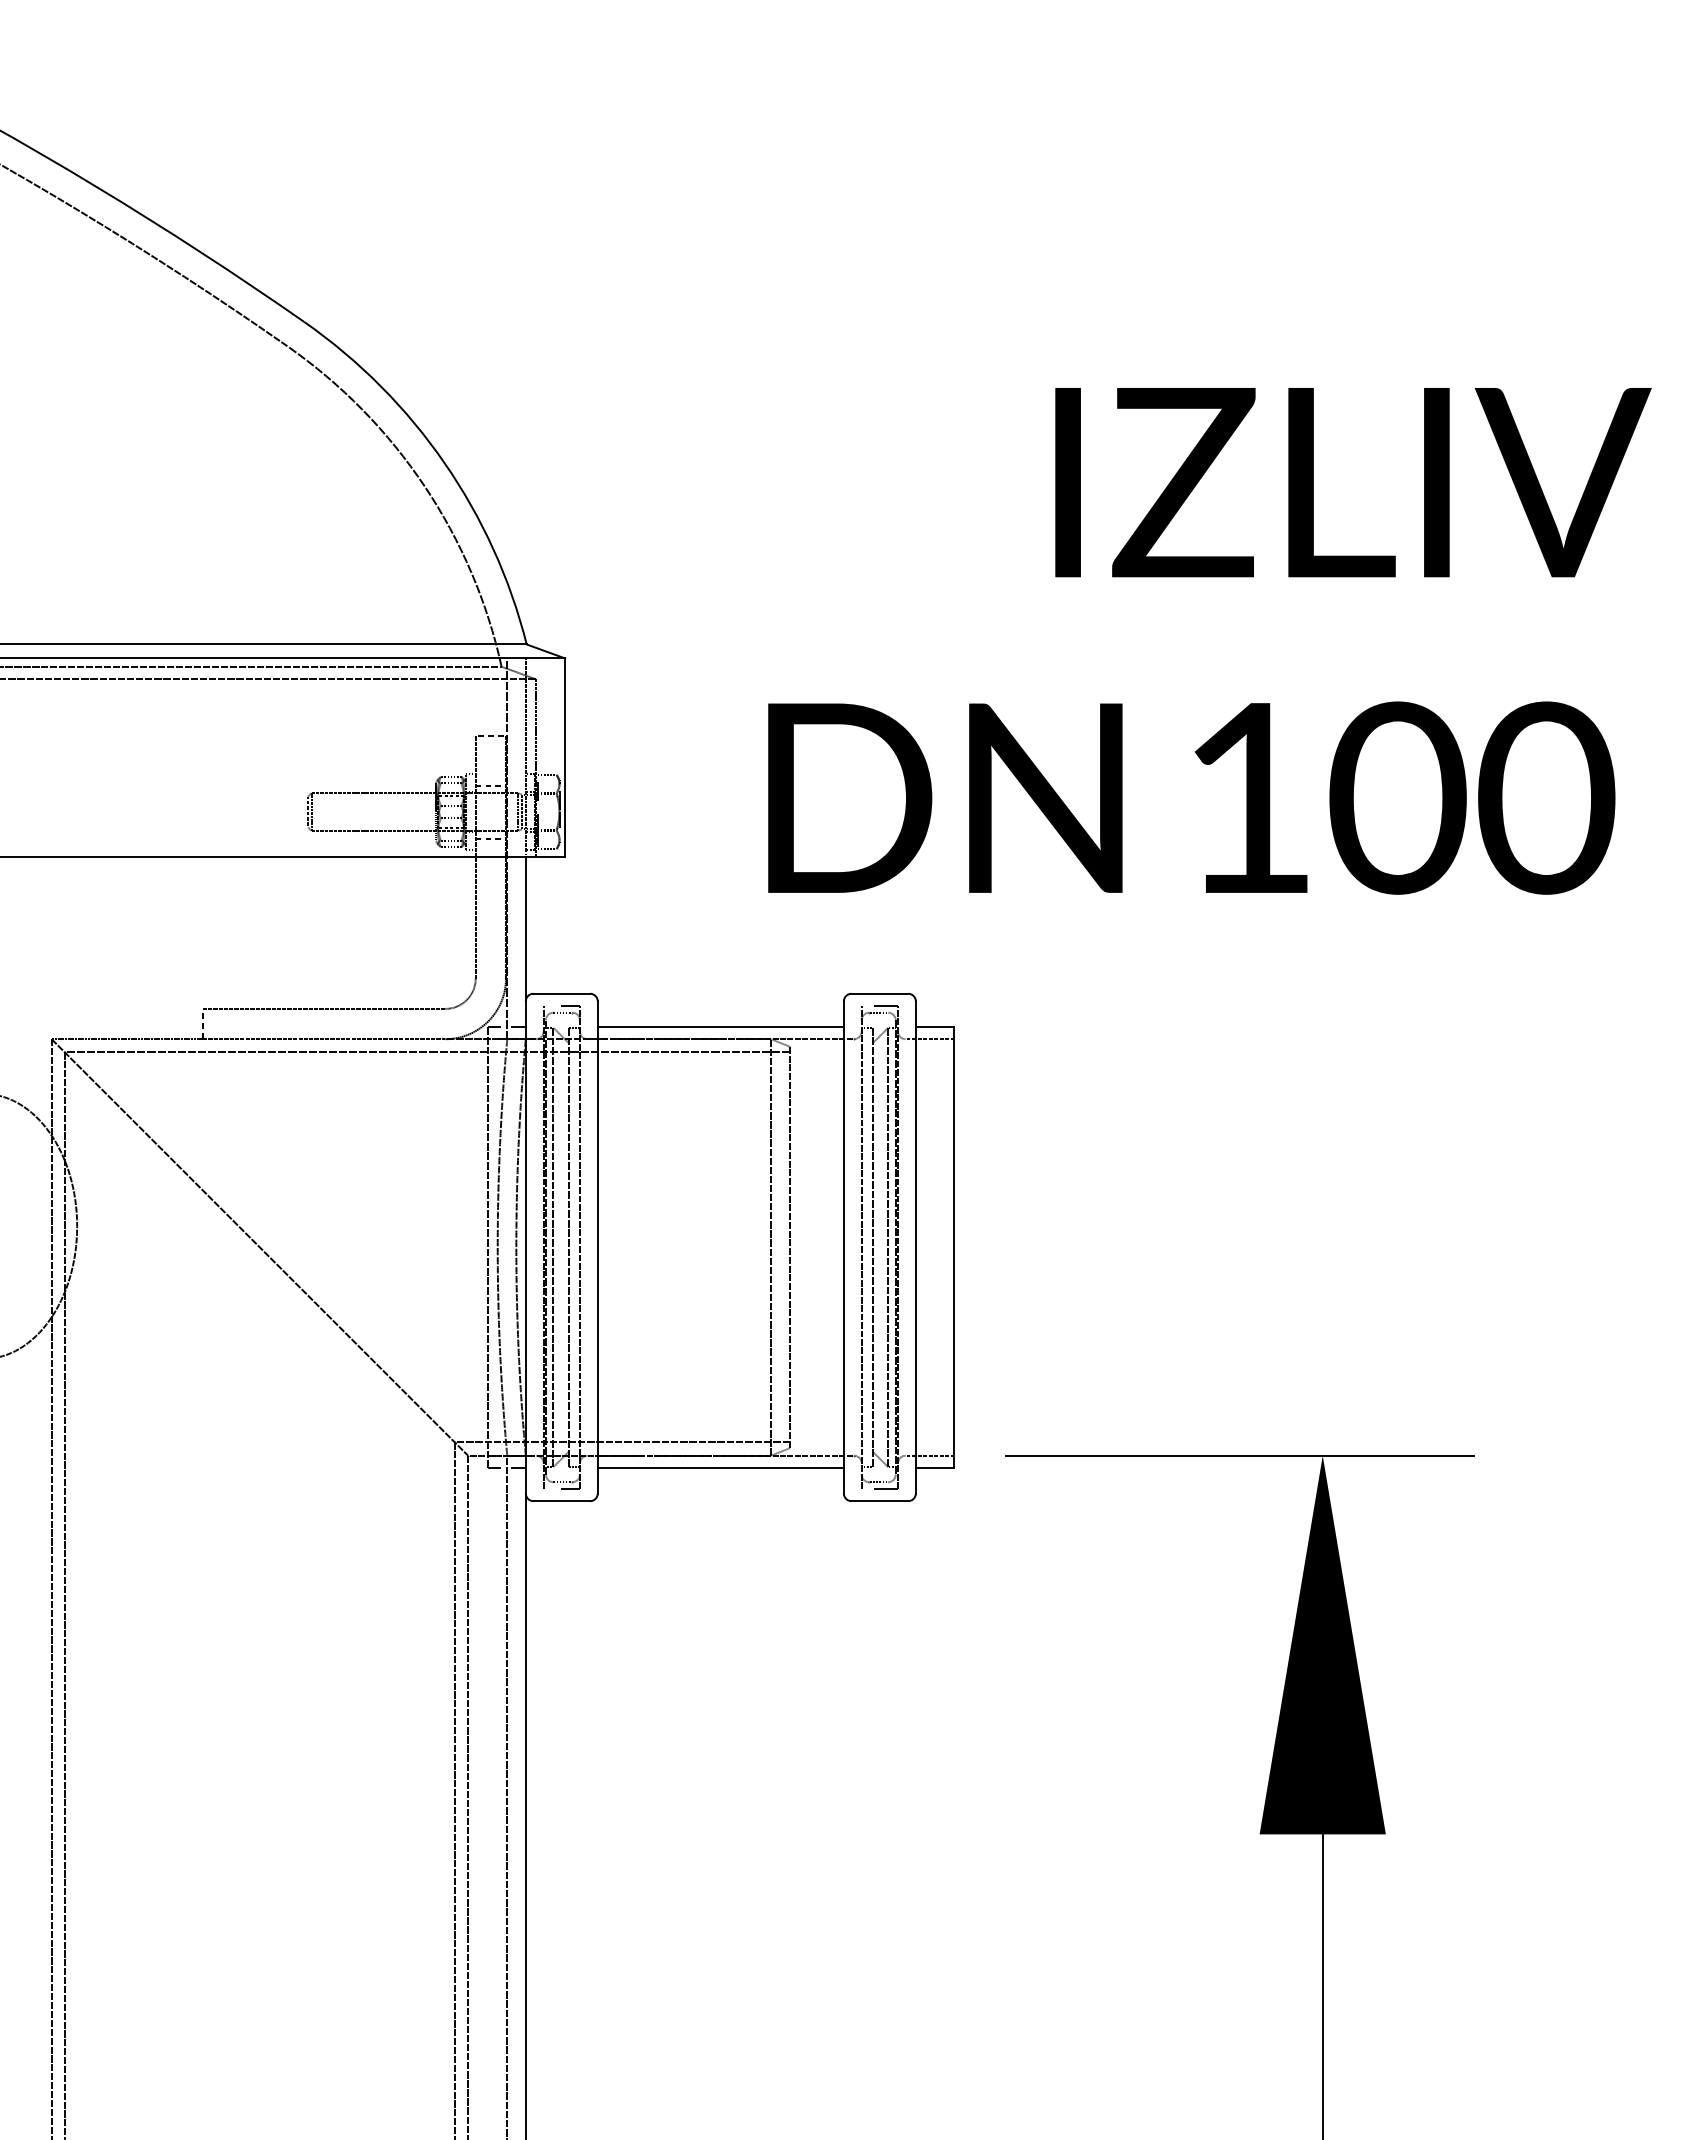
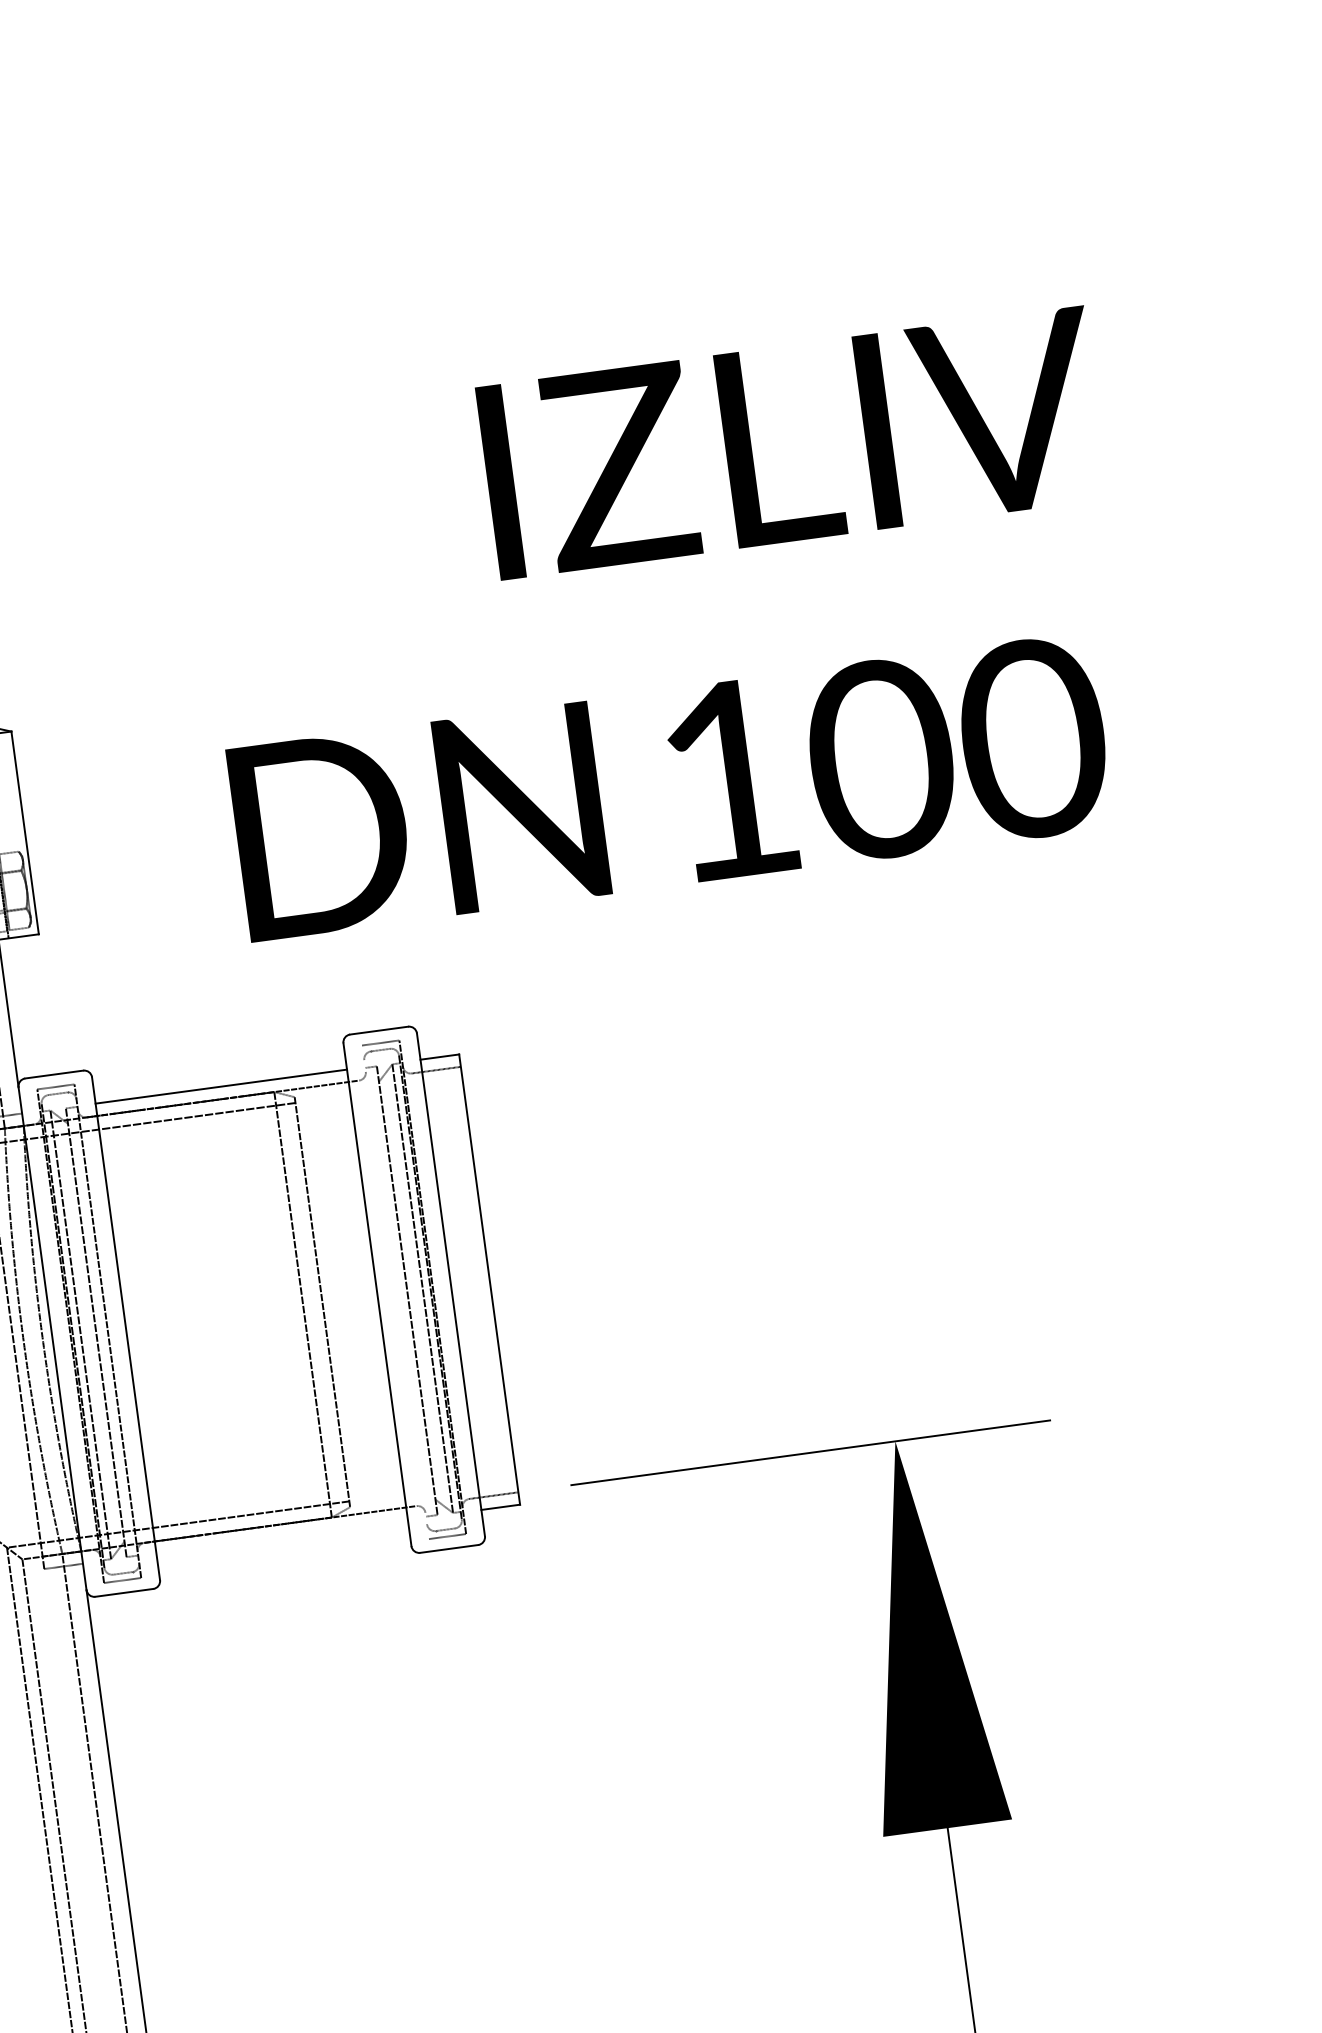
line: (861, 1247) -> (395, 1292), removed
line: (720, 1467) -> (281, 1536), removed

